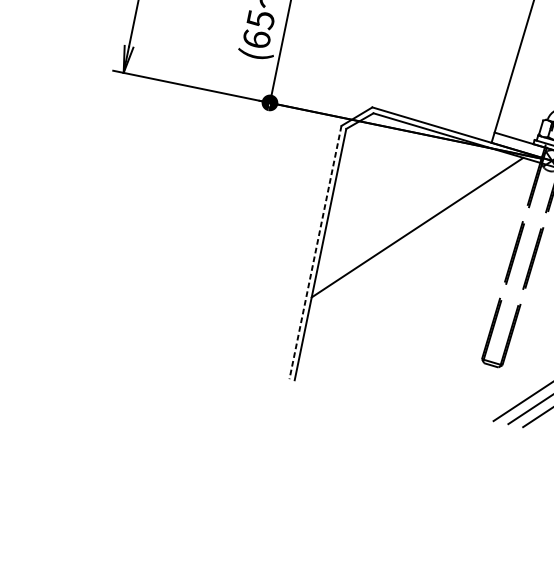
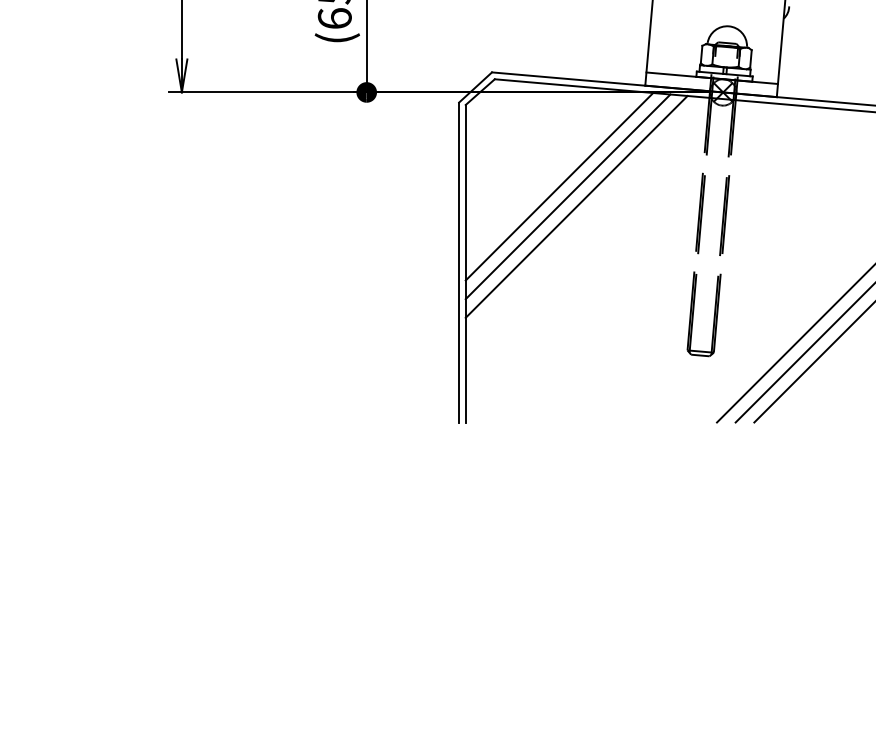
line: (407, 208) -> (559, 186), added
line: (411, 217) -> (567, 196), added
line: (315, 252) -> (459, 262), dashed -> solid

